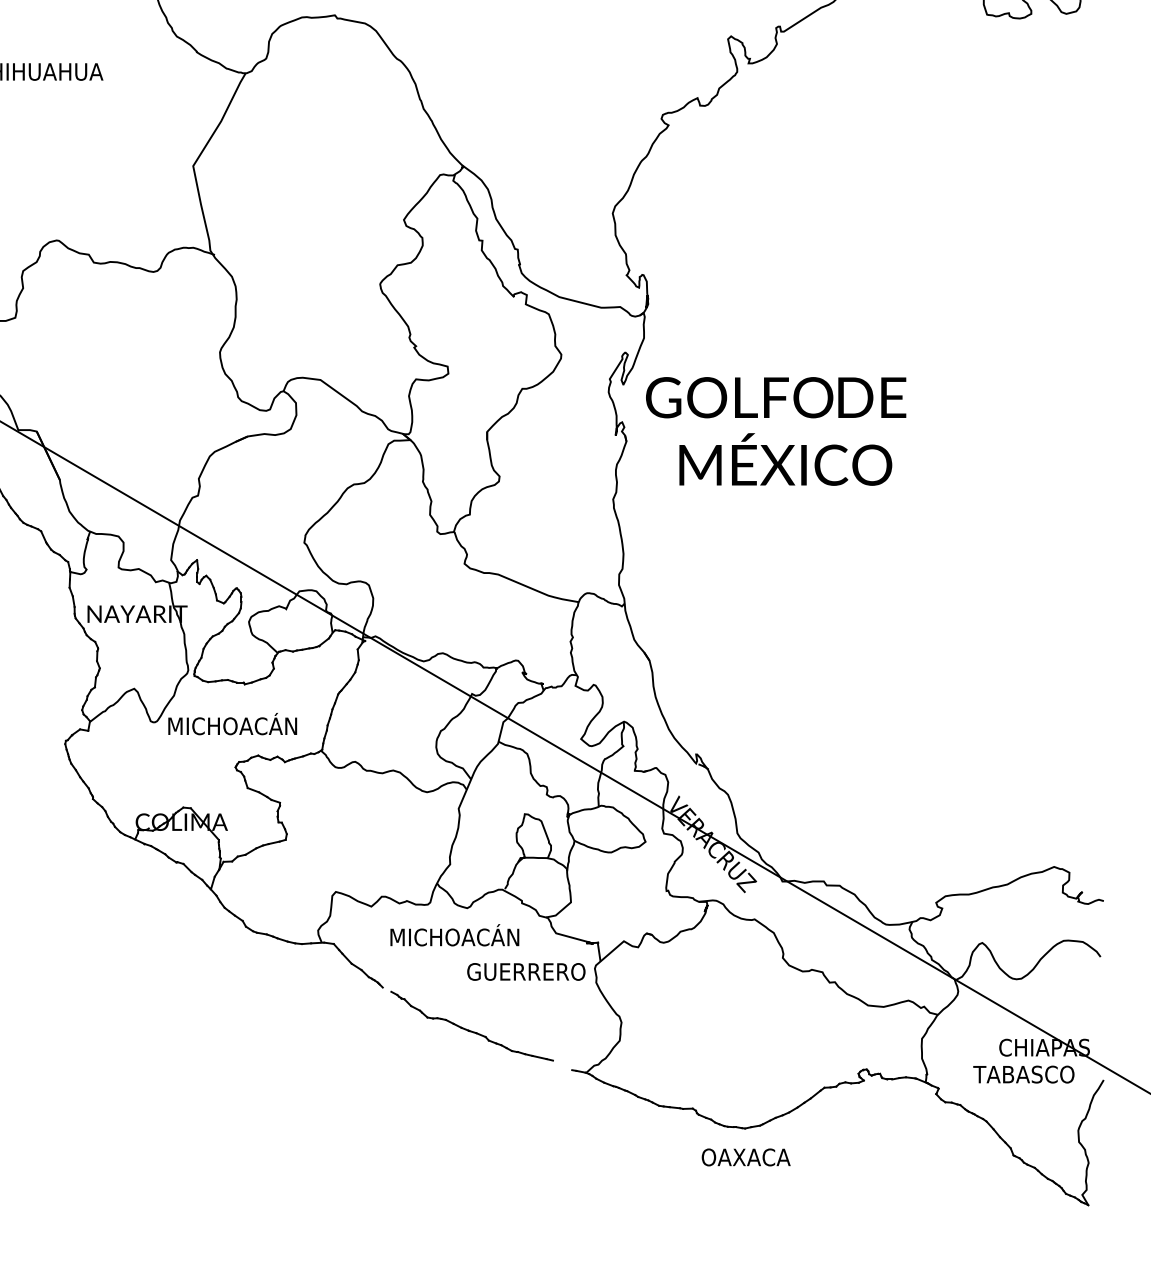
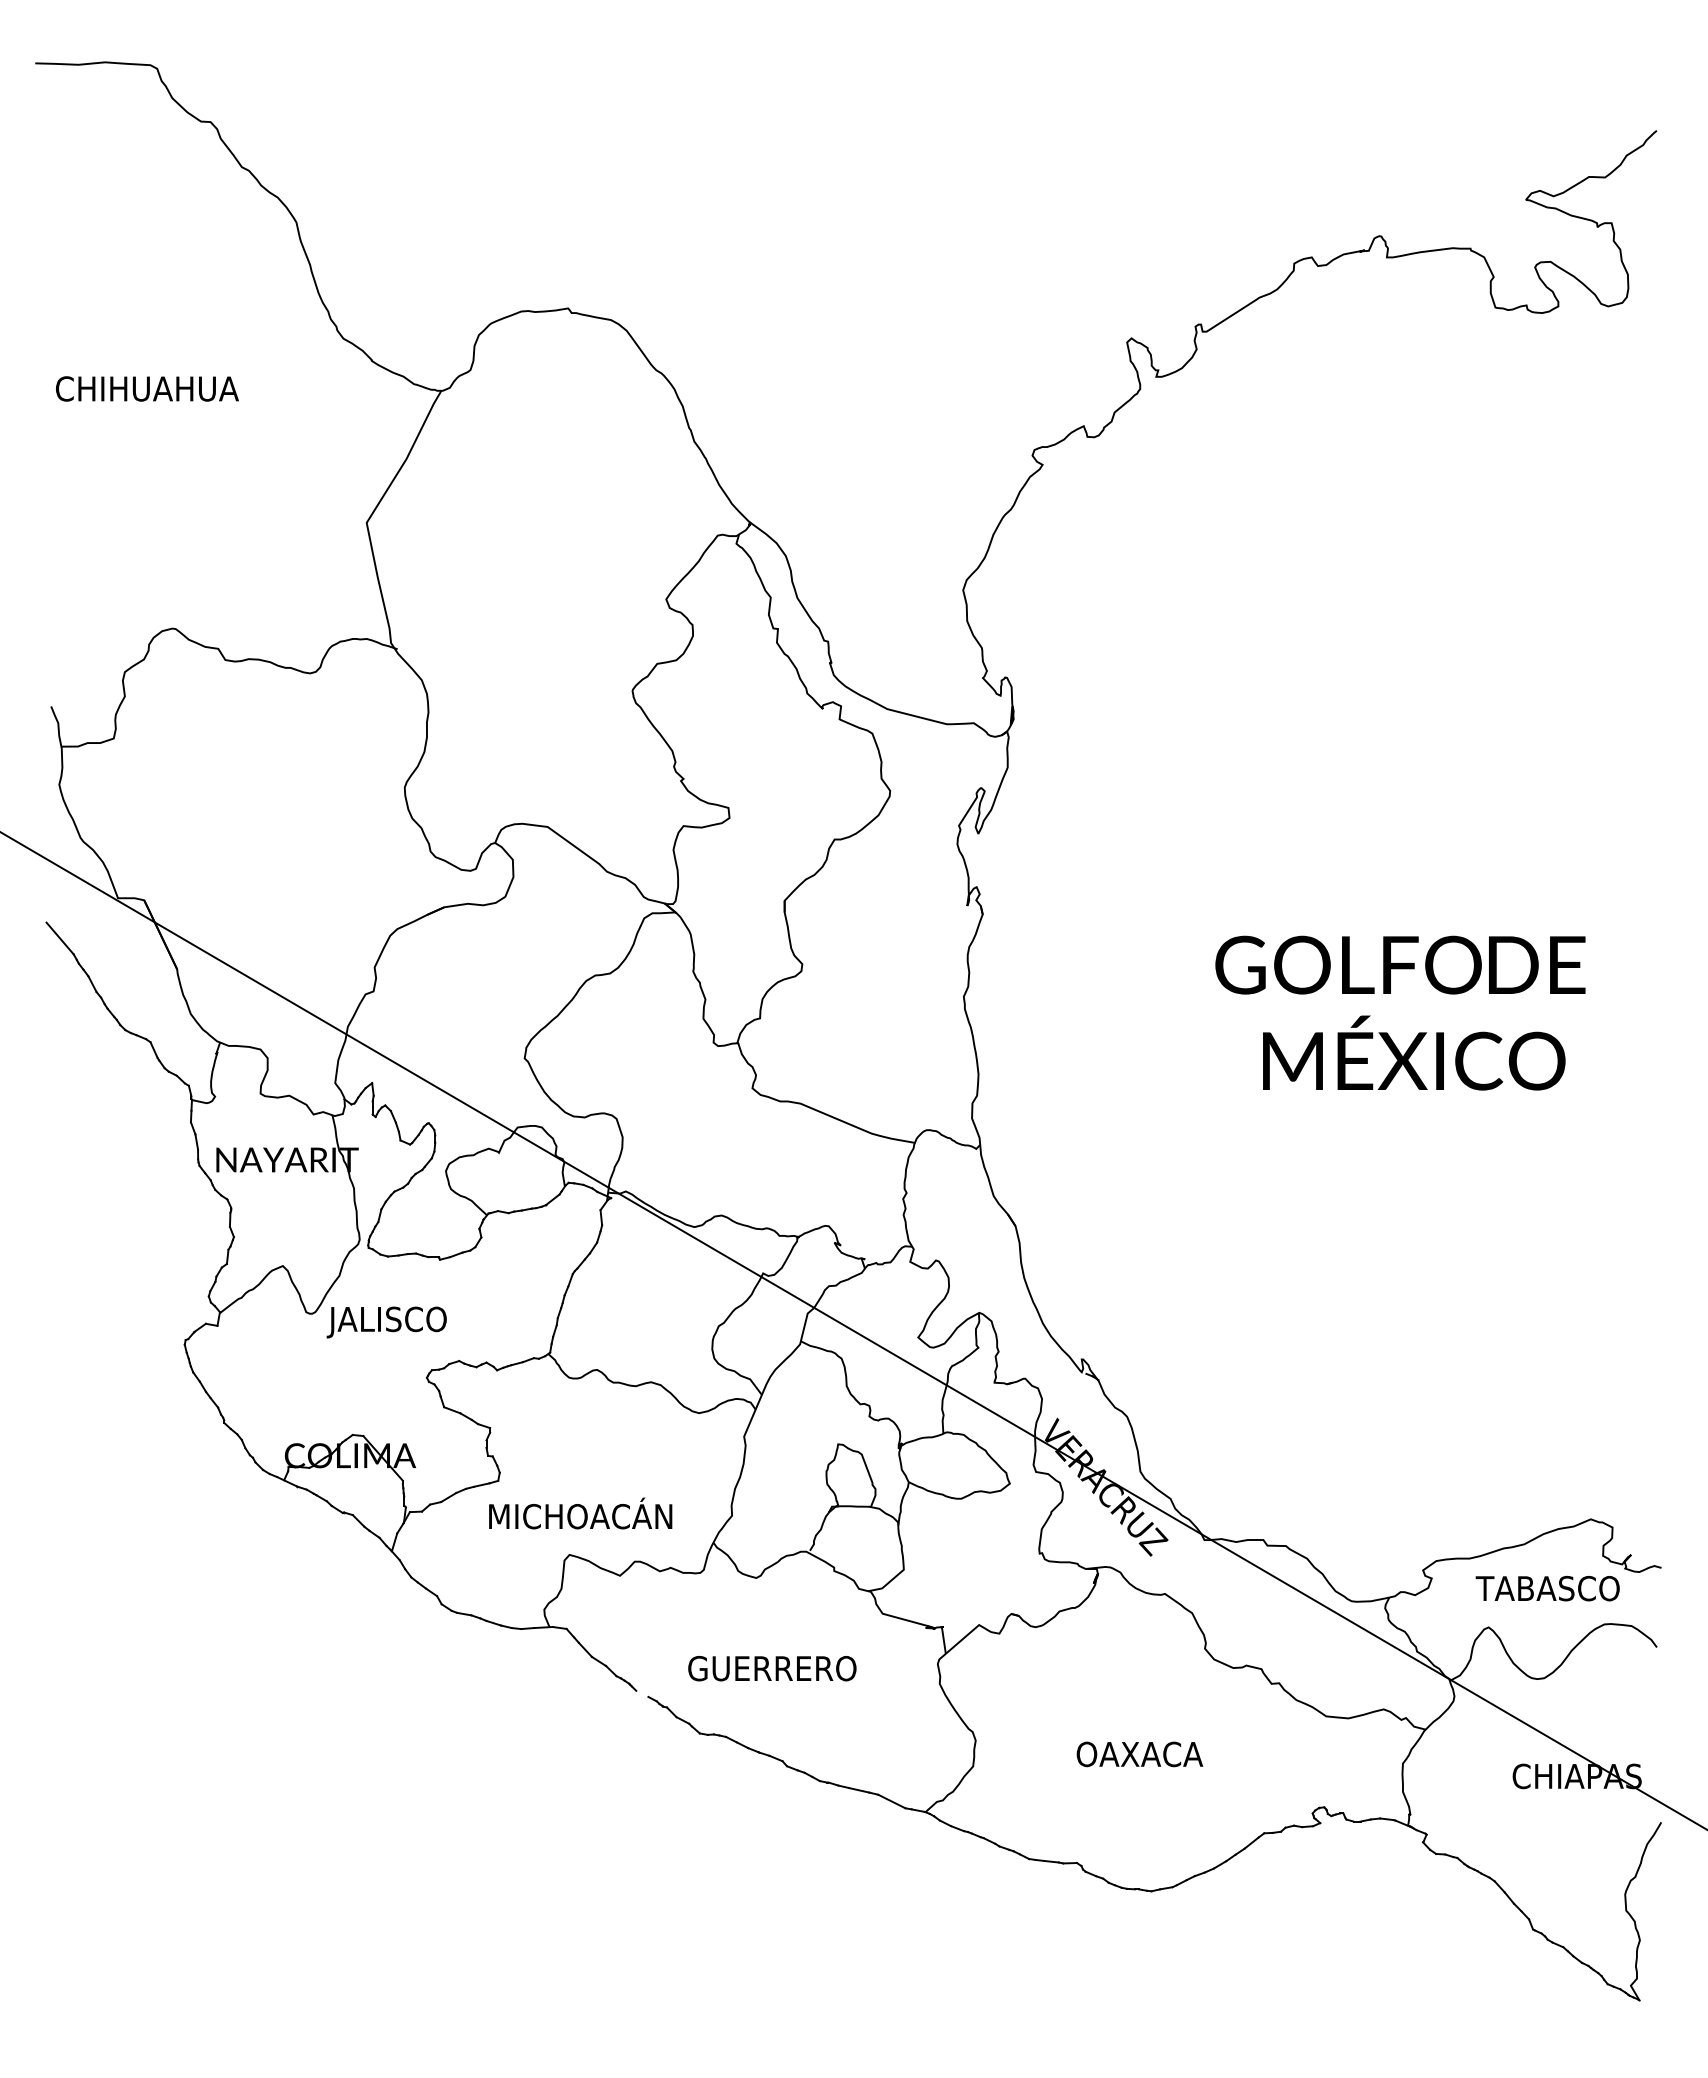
text: (776, 430) -> (1400, 1012), moved
text: (231, 726) -> (420, 1319), MICHOACÁN -> JALISCO
text: (454, 935) -> (580, 1513), moved
text: (526, 971) -> (772, 1668), moved
line: (562, 1065) -> (891, 1801), added
text: (1023, 1074) -> (1547, 1588), moved
text: (745, 1157) -> (1139, 1754), moved

